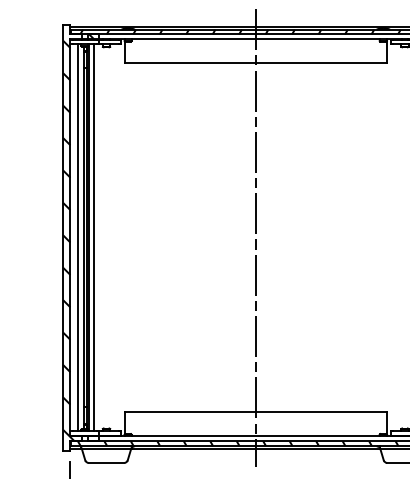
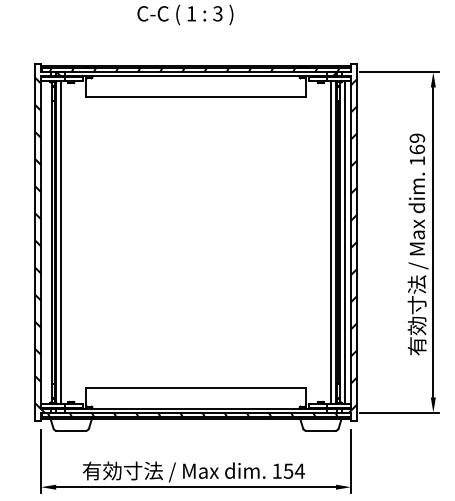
line: (78, 237) -> (47, 242), removed
line: (256, 237) -> (196, 242), removed

